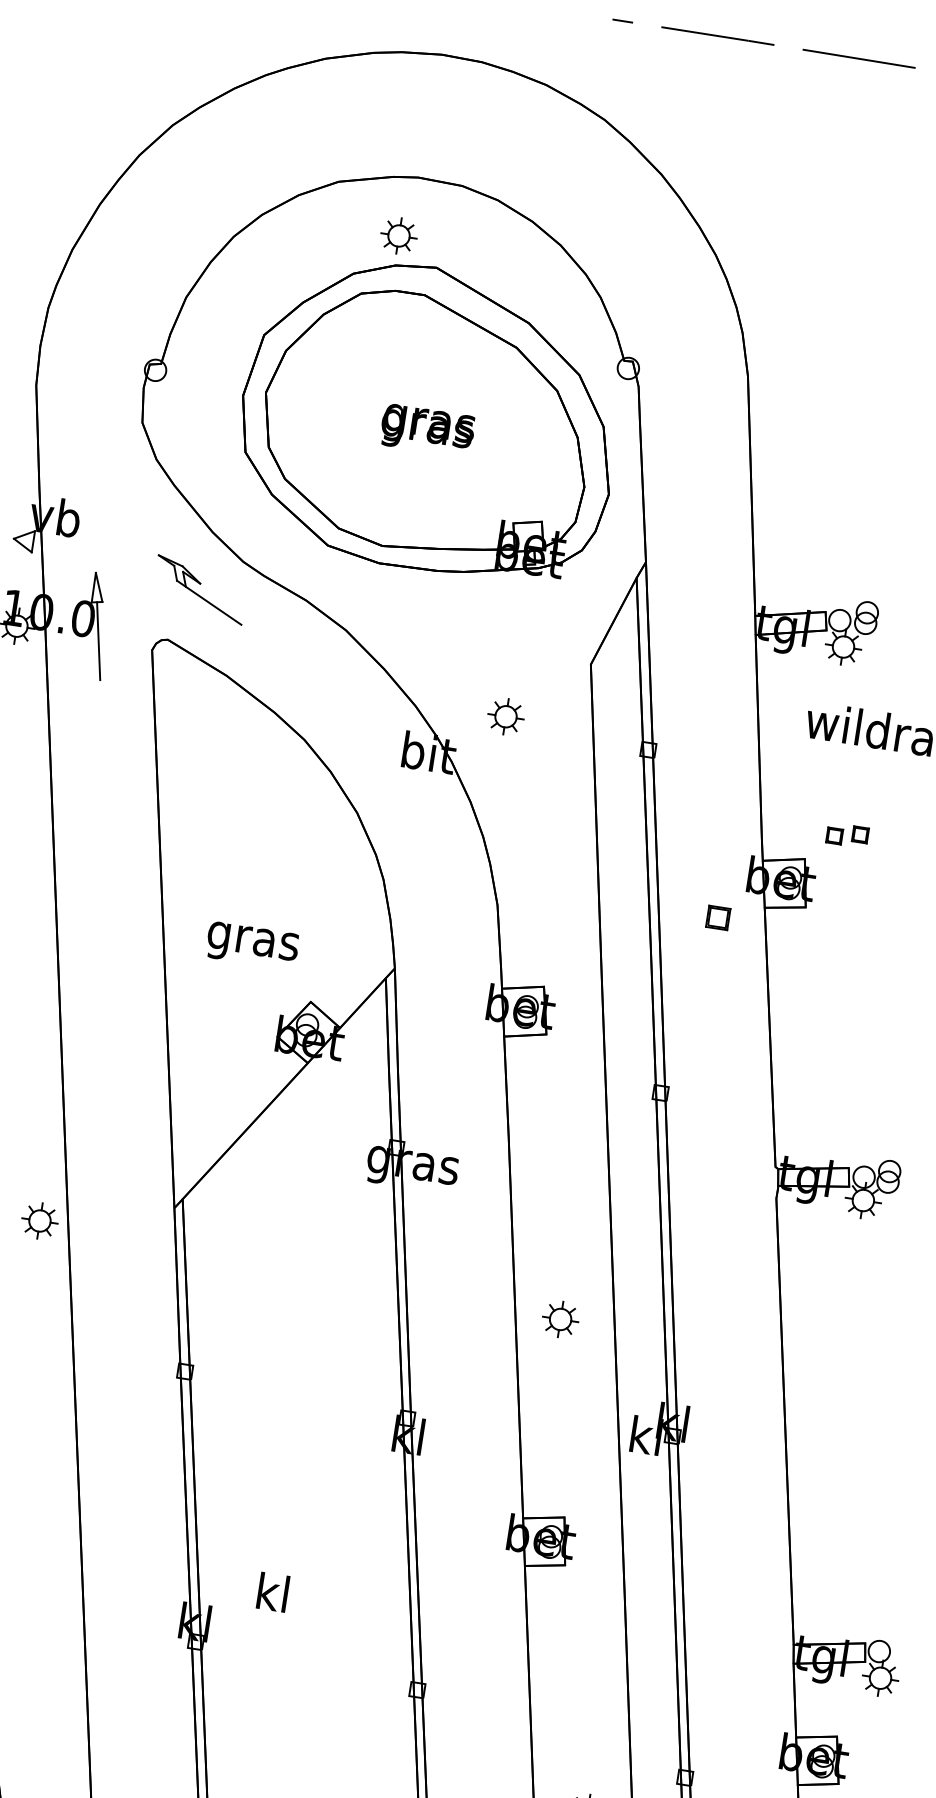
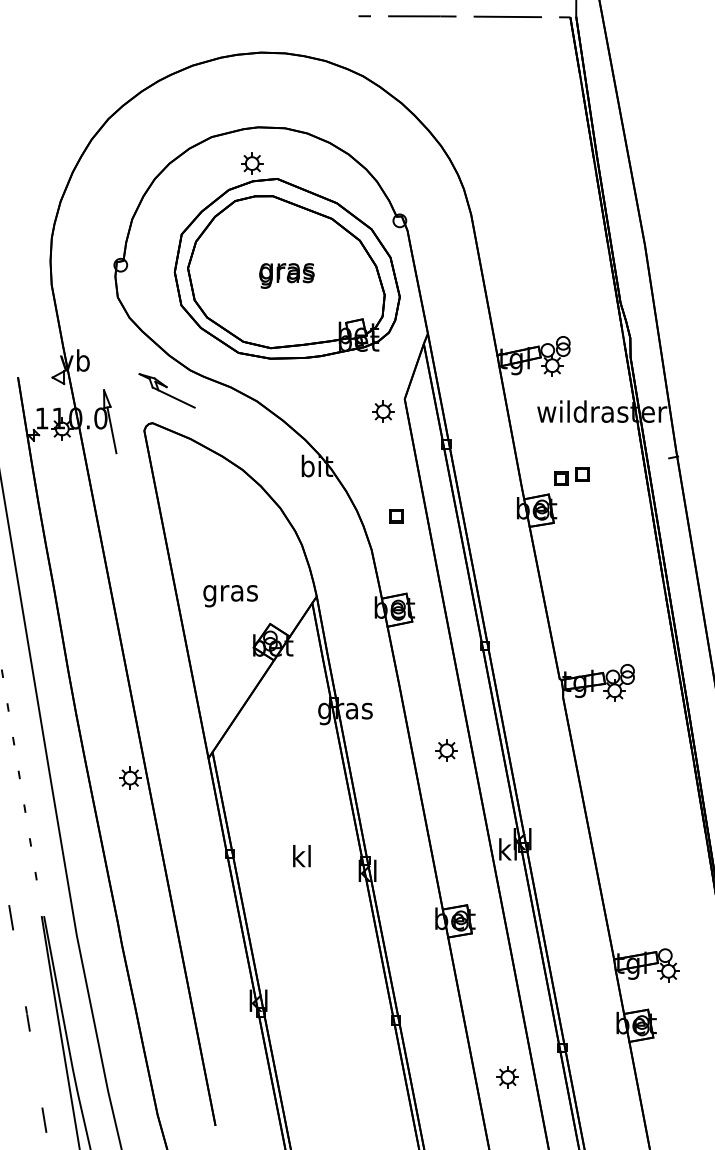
part: (506, 716) -> (383, 411), moved
part: (846, 835) -> (571, 476), size x1.43
part: (718, 918) -> (396, 516), moved
part: (560, 1319) -> (446, 750), moved
text: (272, 1592) -> (301, 856), moved

